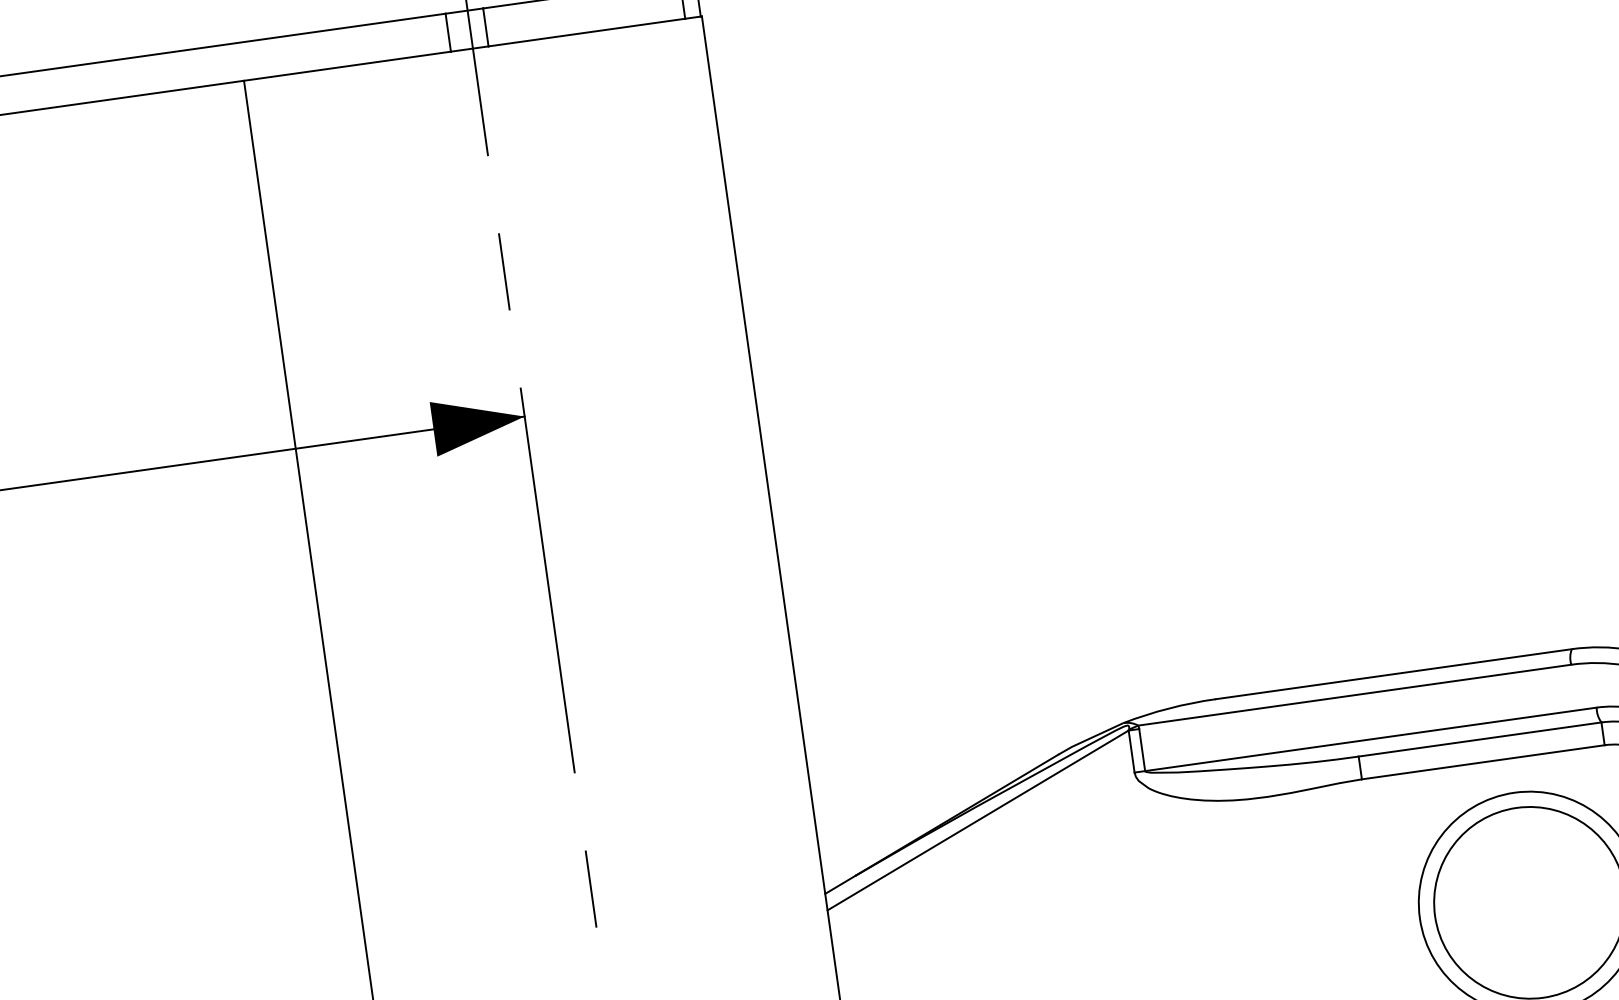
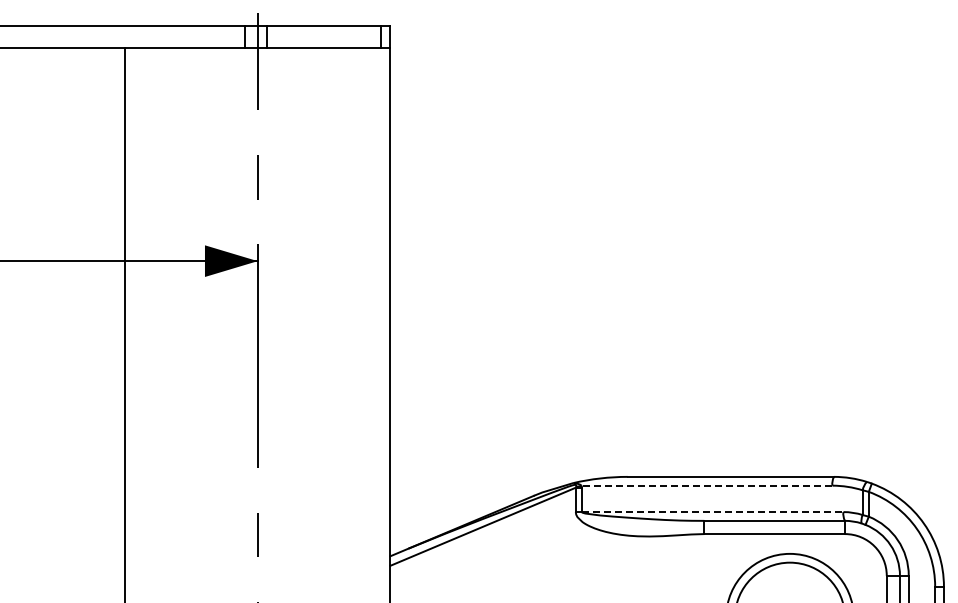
line: (1353, 694) -> (706, 485), solid -> dashed
line: (1370, 740) -> (712, 512), solid -> dashed

